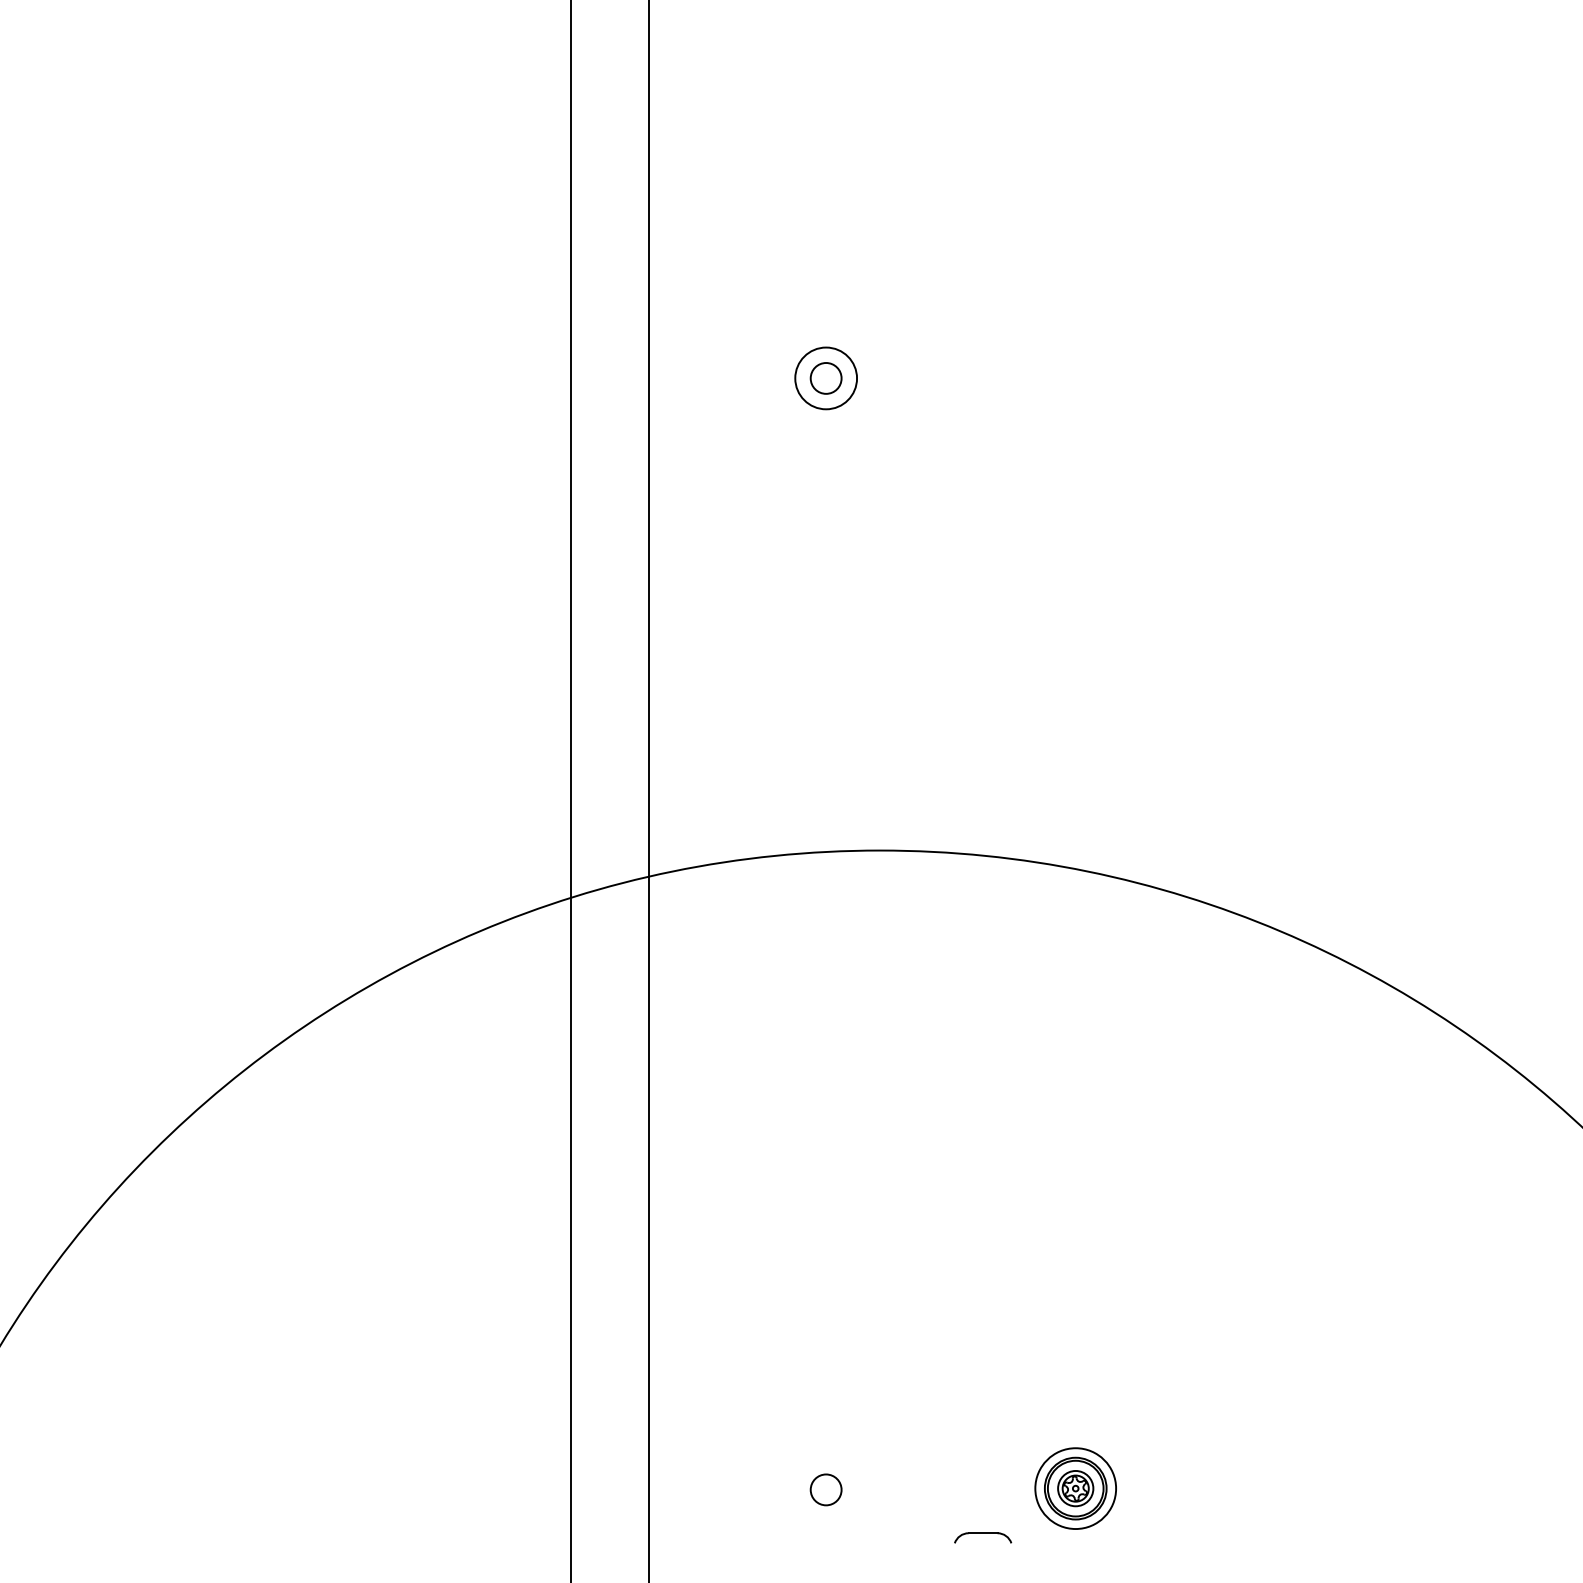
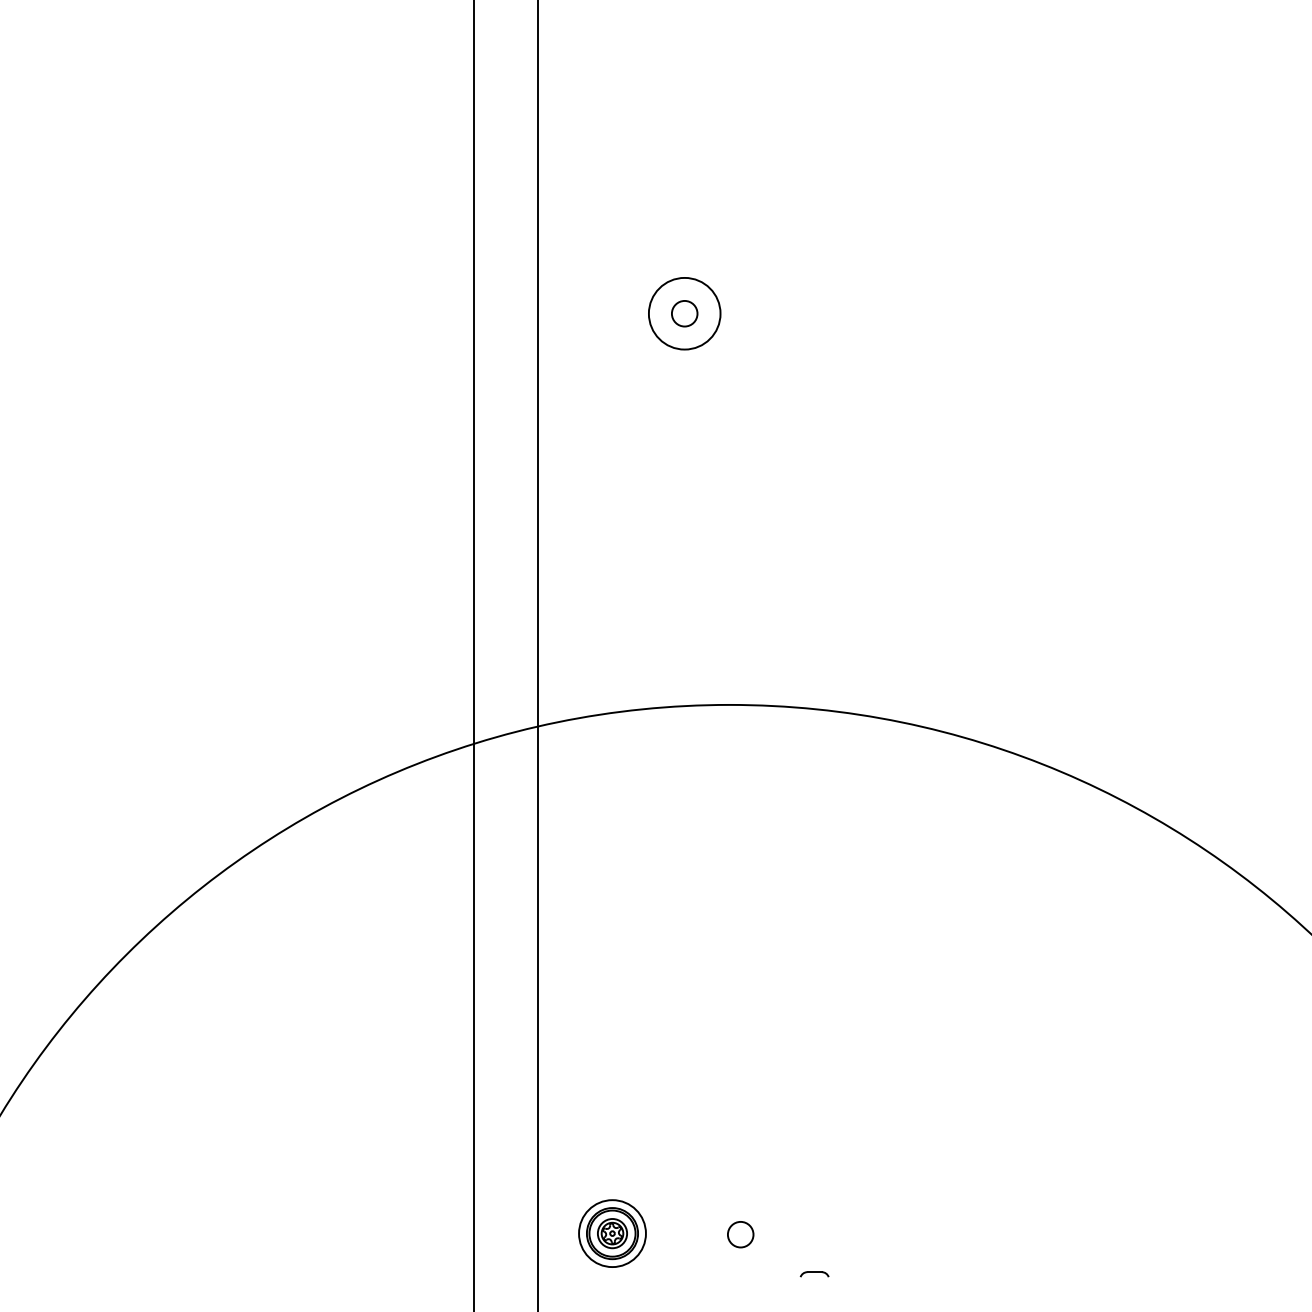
circle: (825, 378) -> (684, 313), size x1.4
part: (1075, 1488) -> (612, 1233), moved
circle: (825, 1489) -> (740, 1234), moved
part: (982, 1537) -> (814, 1274), size x0.6

